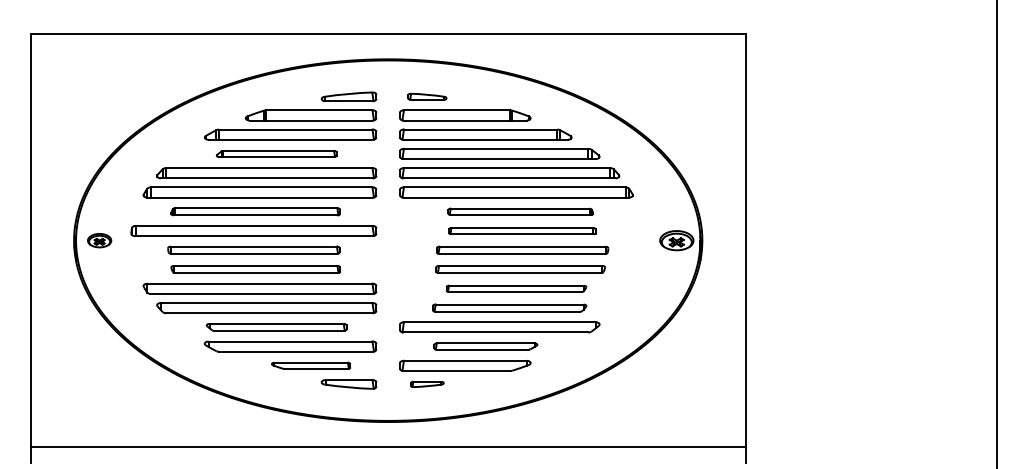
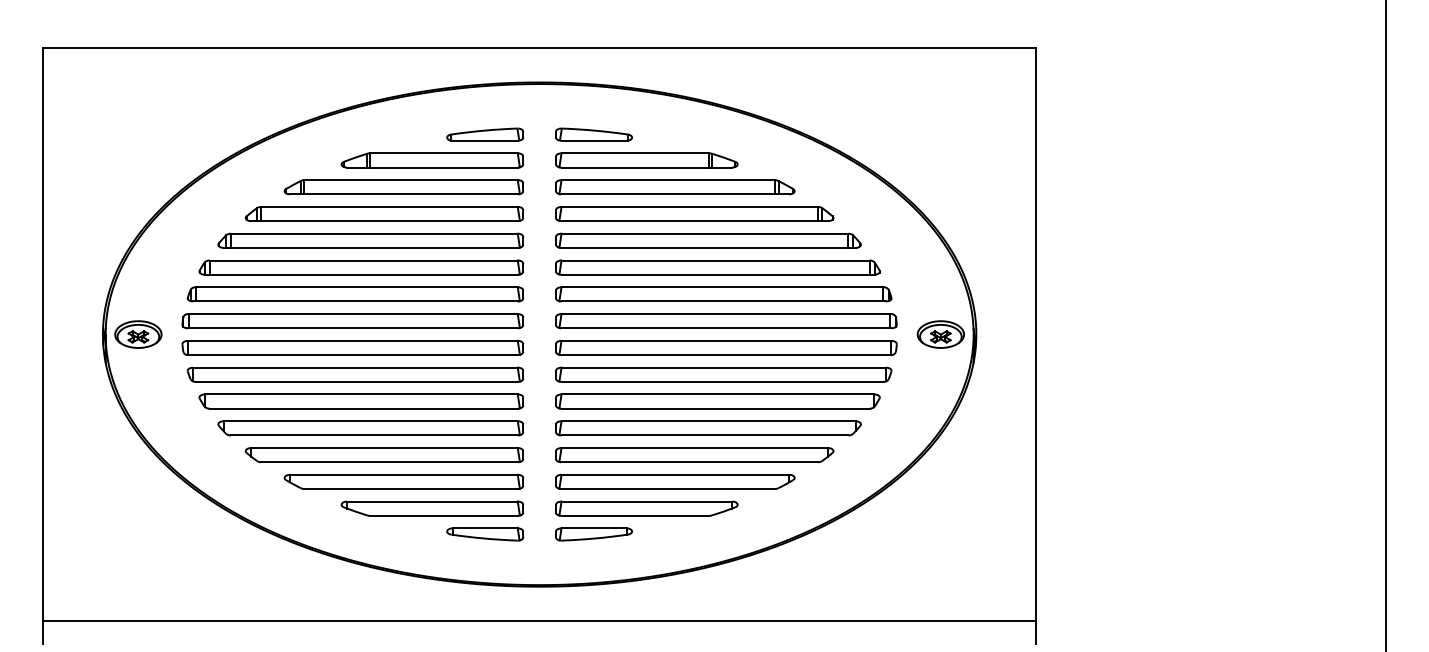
part: (426, 96) -> (593, 134), size x1.43
part: (276, 153) -> (384, 213), size x1.67
part: (255, 211) -> (354, 294), size x1.43
part: (520, 211) -> (723, 294), size x1.67
part: (522, 231) -> (726, 321), size x1.67
part: (99, 240) -> (138, 334), size x1.43
part: (253, 249) -> (352, 347), size x1.43
part: (522, 249) -> (726, 347), size x1.43
part: (255, 269) -> (355, 374), size x1.43
part: (520, 269) -> (723, 374), size x1.43
part: (516, 288) -> (717, 401), size x1.67
part: (509, 308) -> (708, 428), size x1.43
part: (276, 327) -> (384, 455), size x1.43
part: (485, 346) -> (675, 481), size x1.67
part: (311, 365) -> (432, 508), size x1.67
part: (426, 384) -> (593, 534), size x1.67

